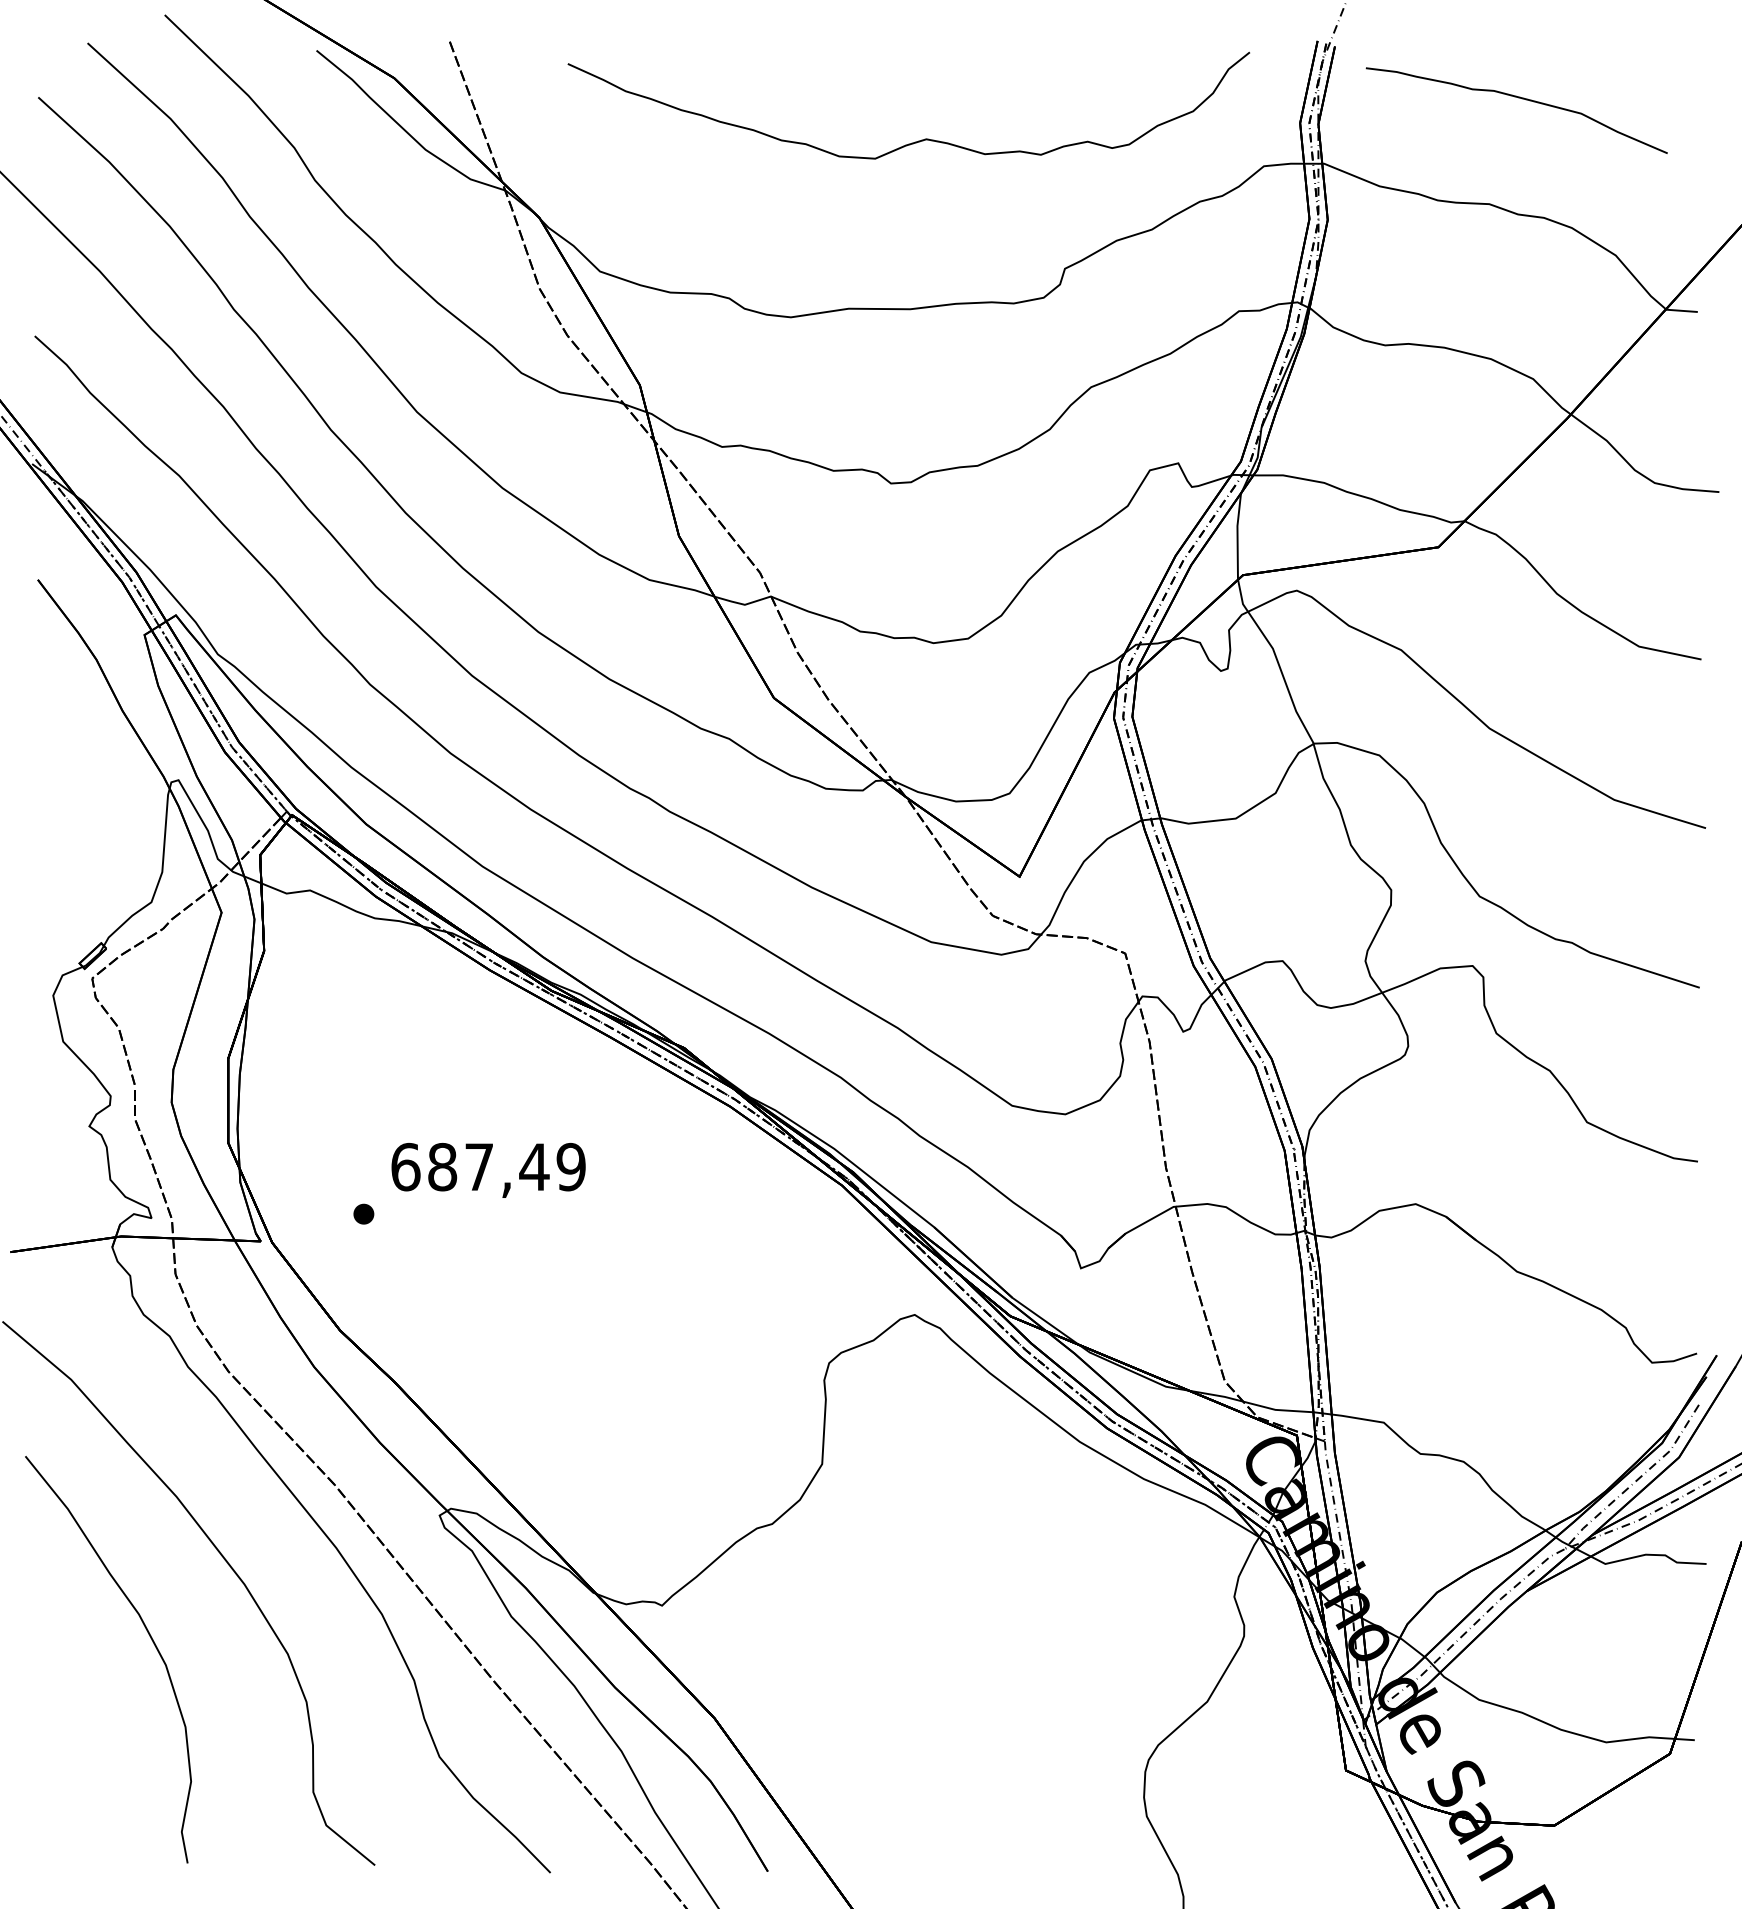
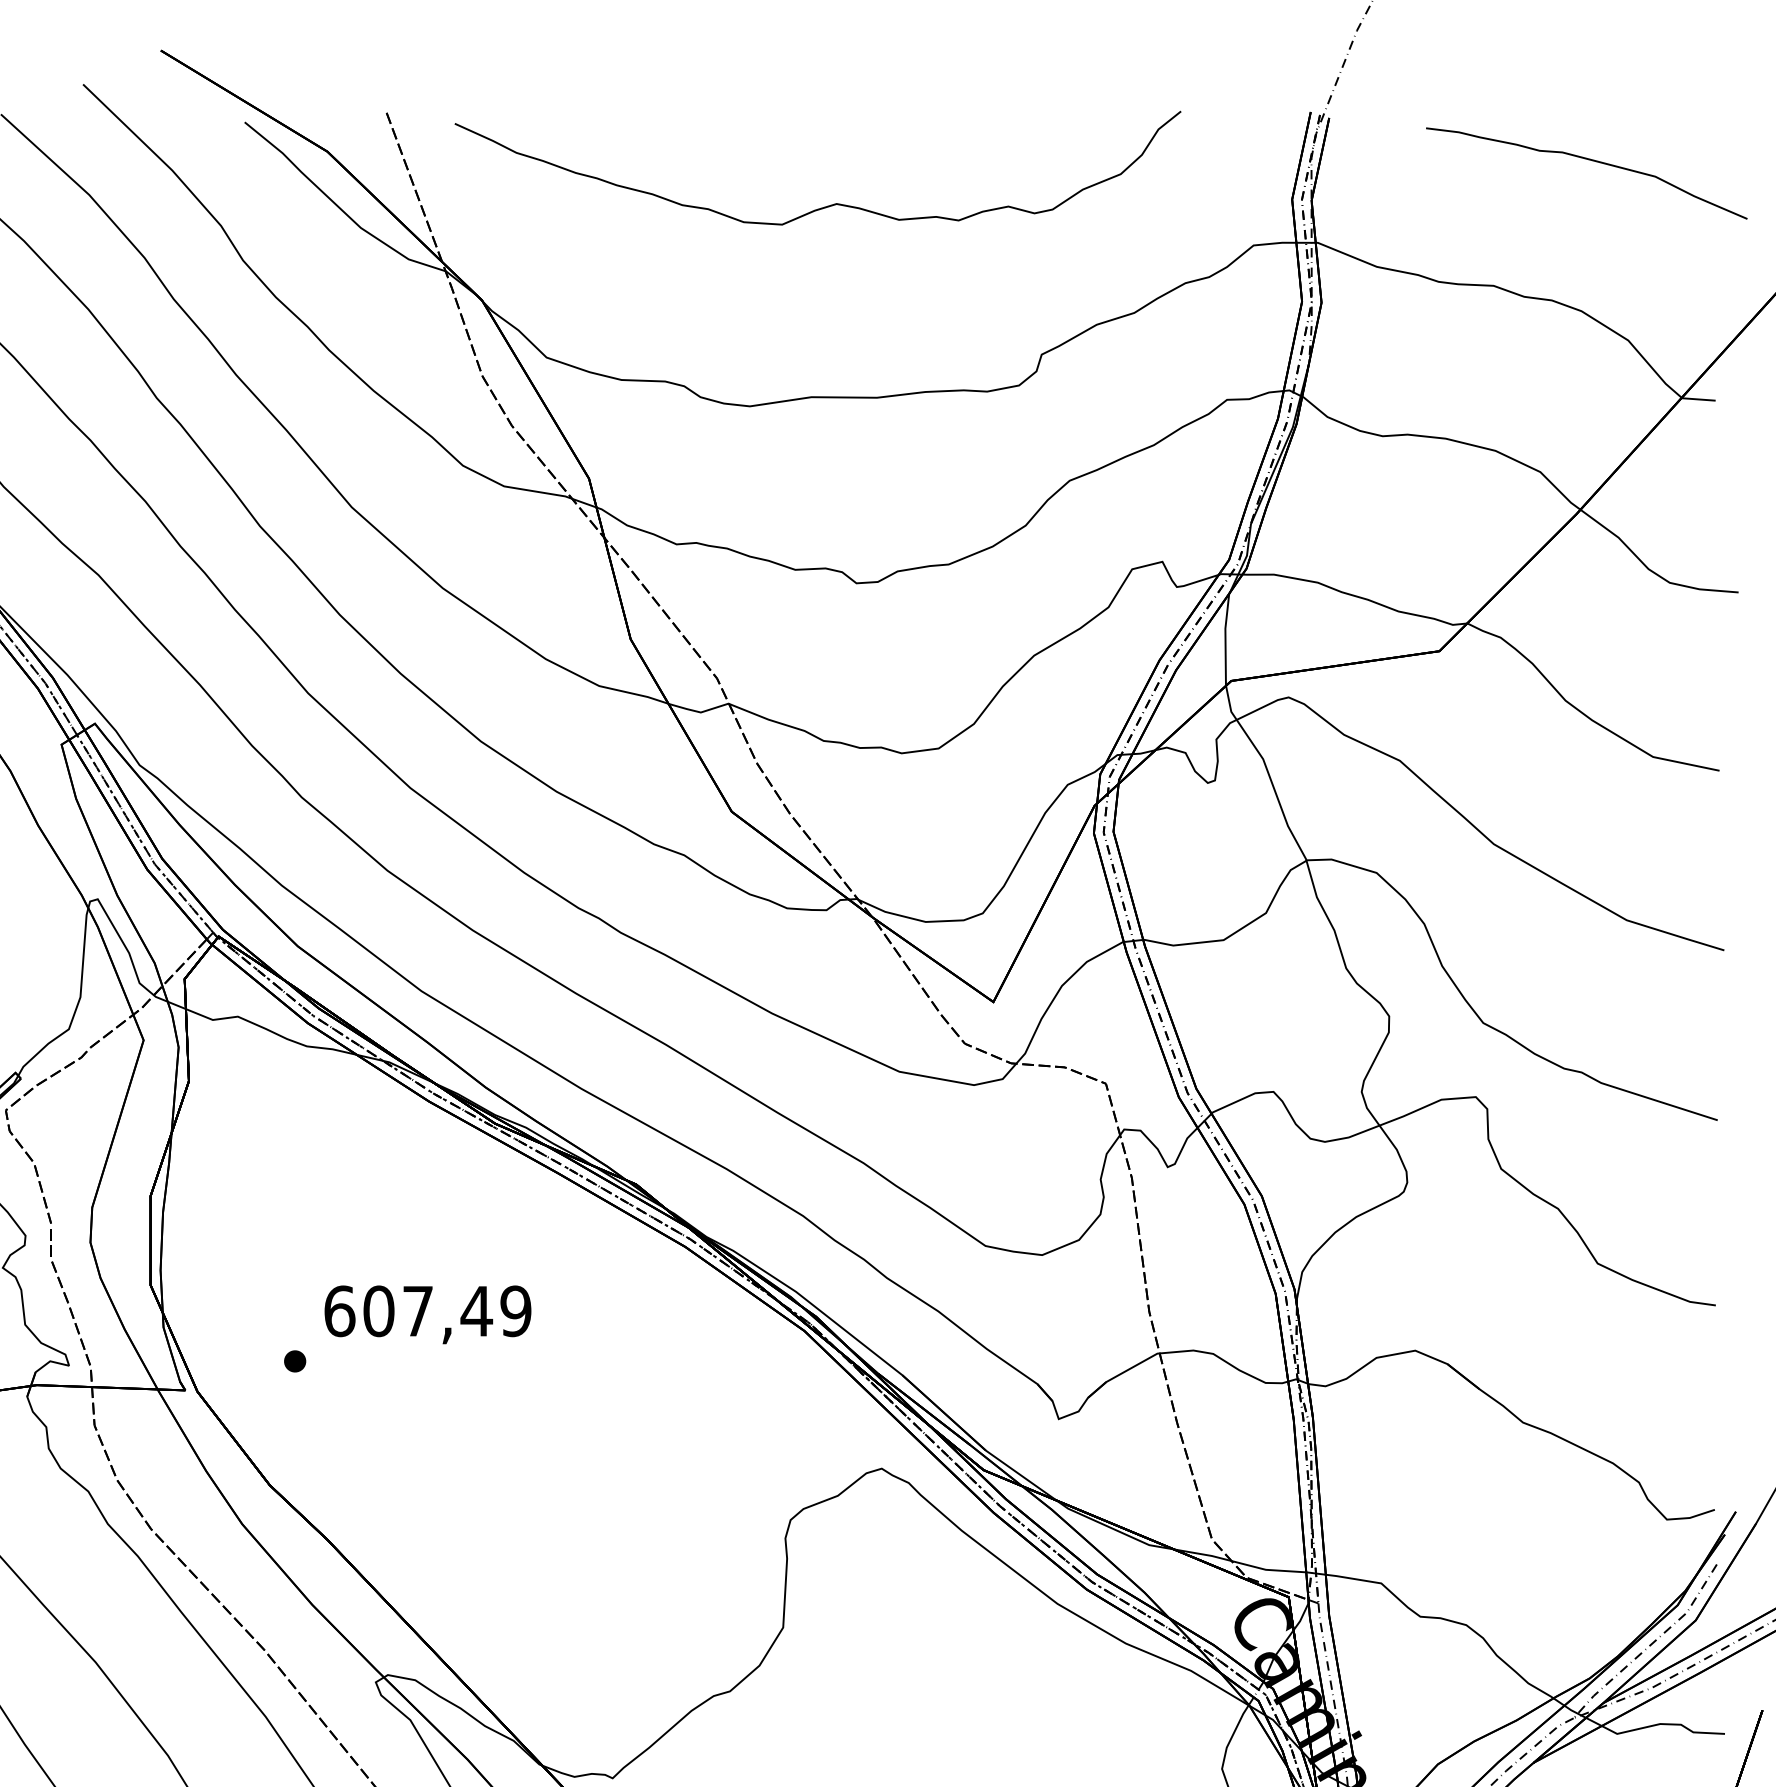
curve: (1518, 98) -> (1588, 160), moved
curve: (921, 139) -> (831, 204), moved
text: (442, 1167) -> (378, 1311), 687,49 -> 607,49

